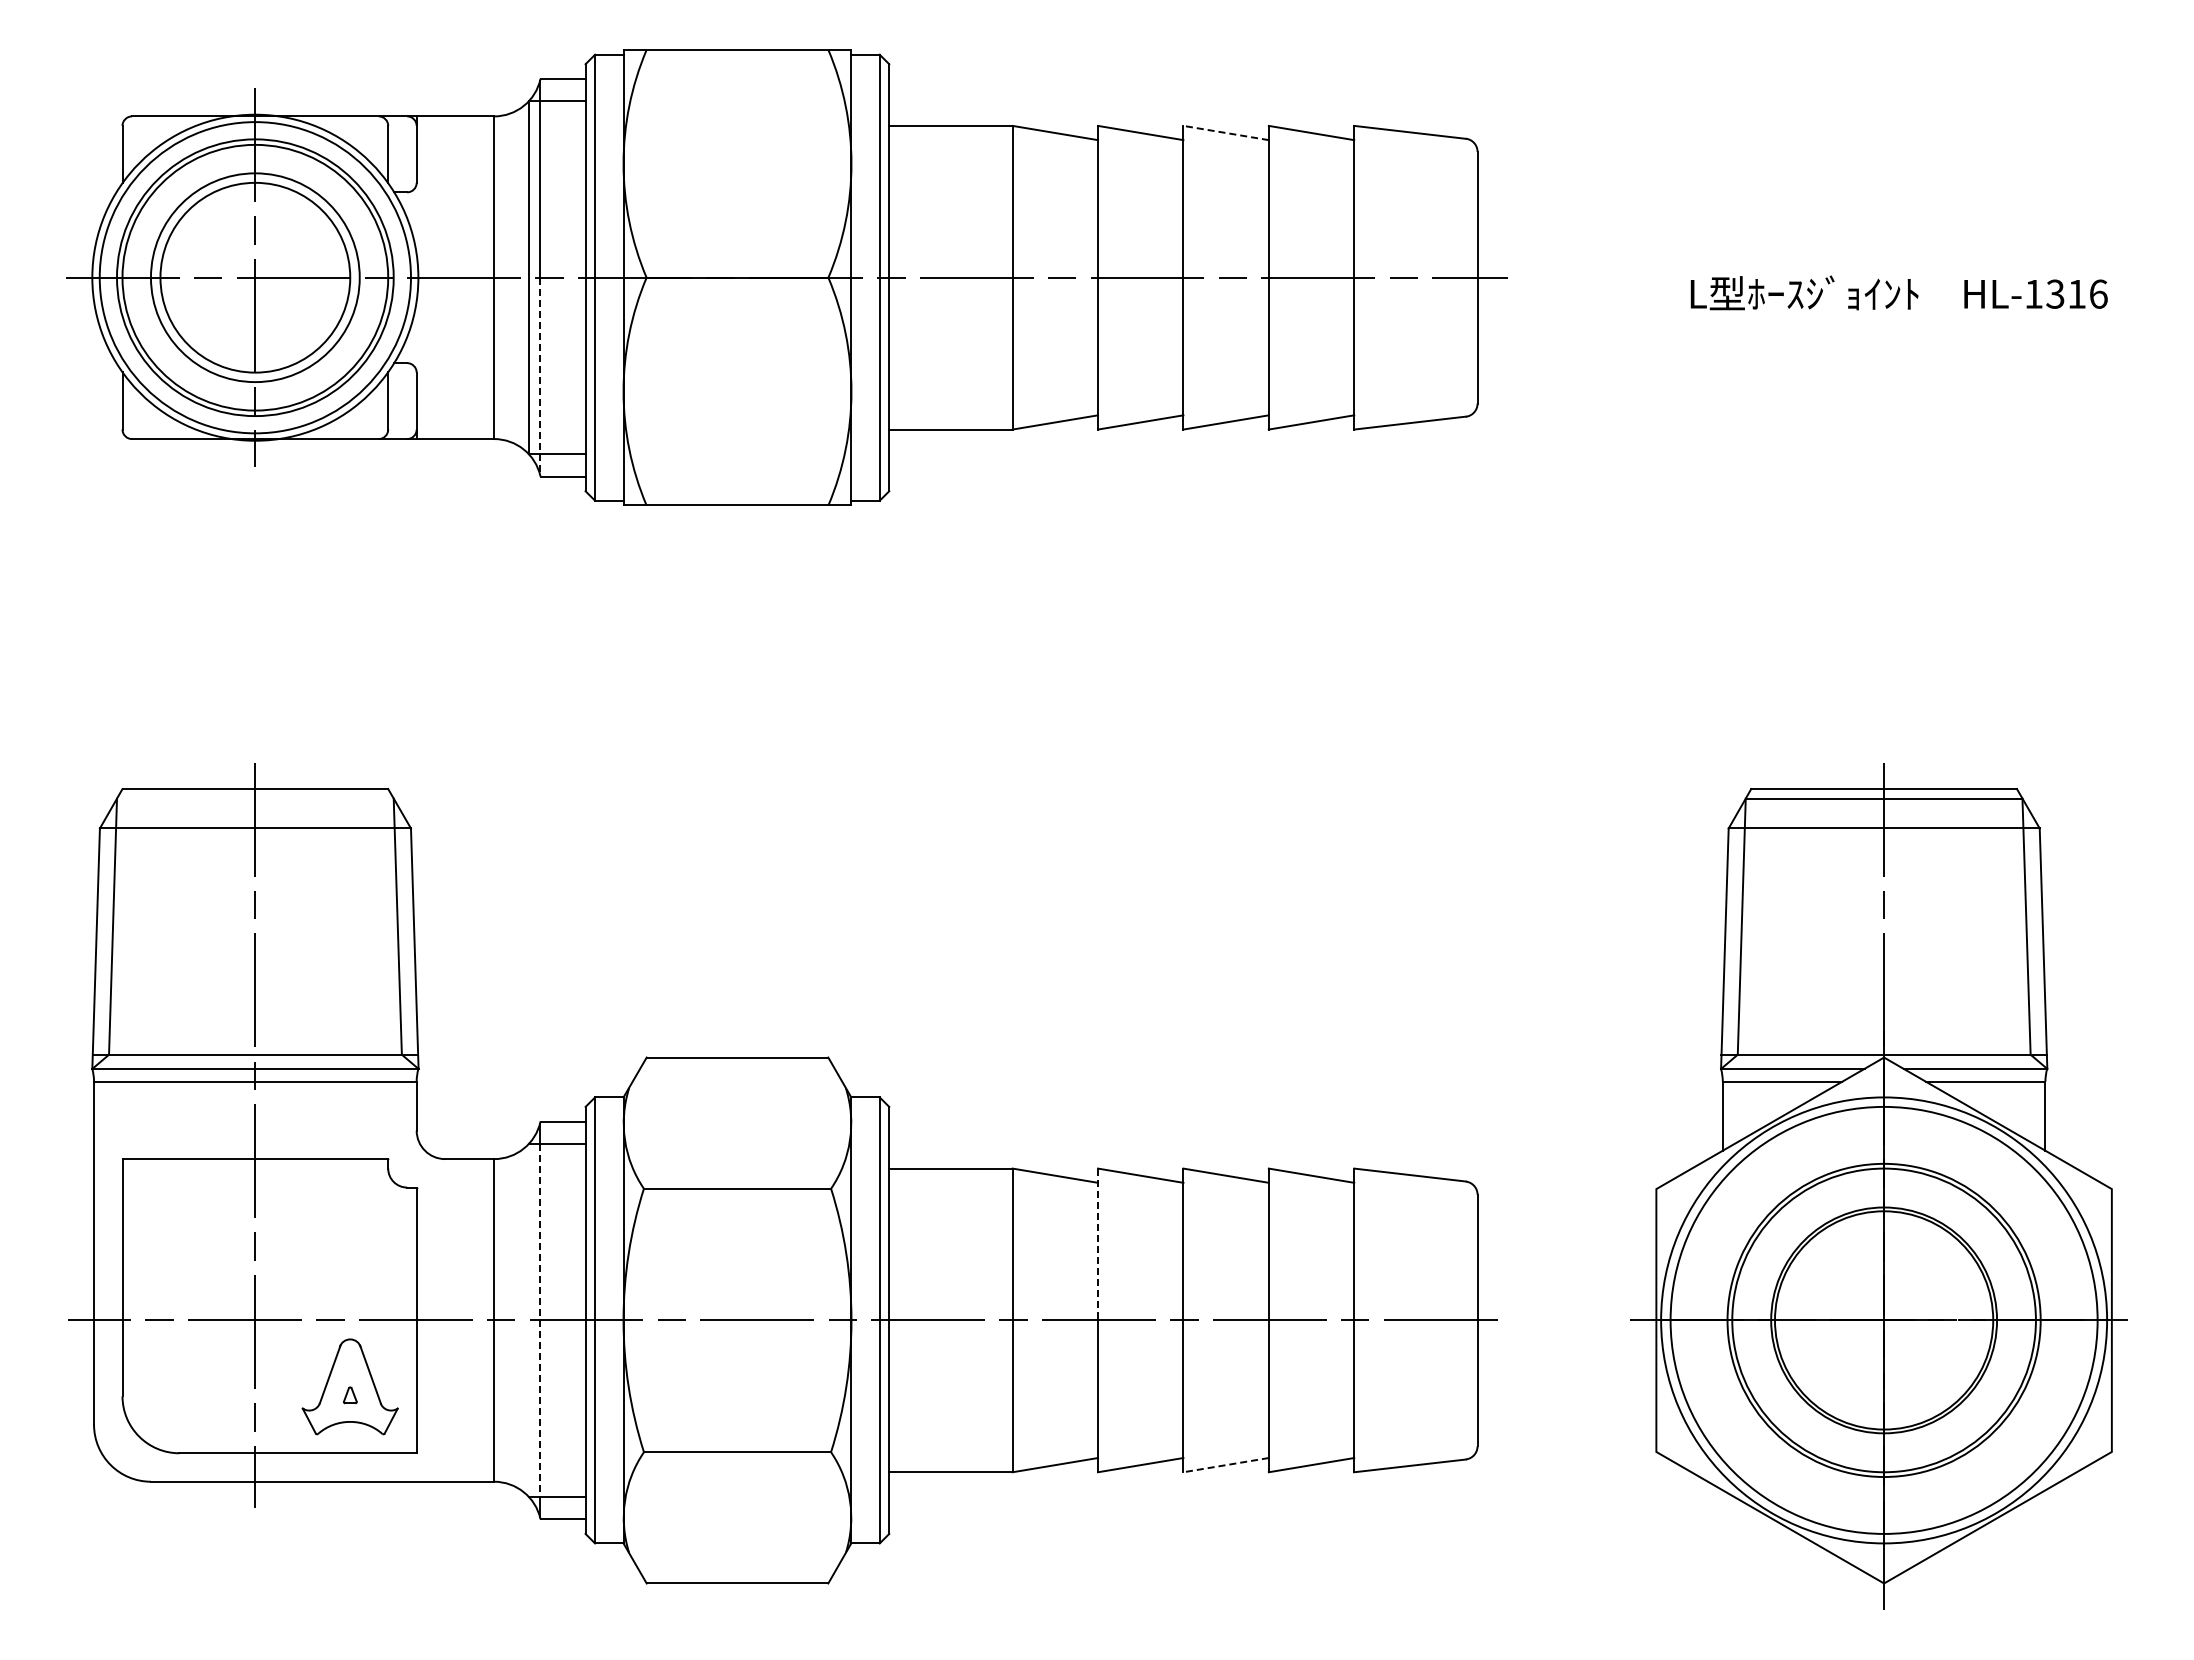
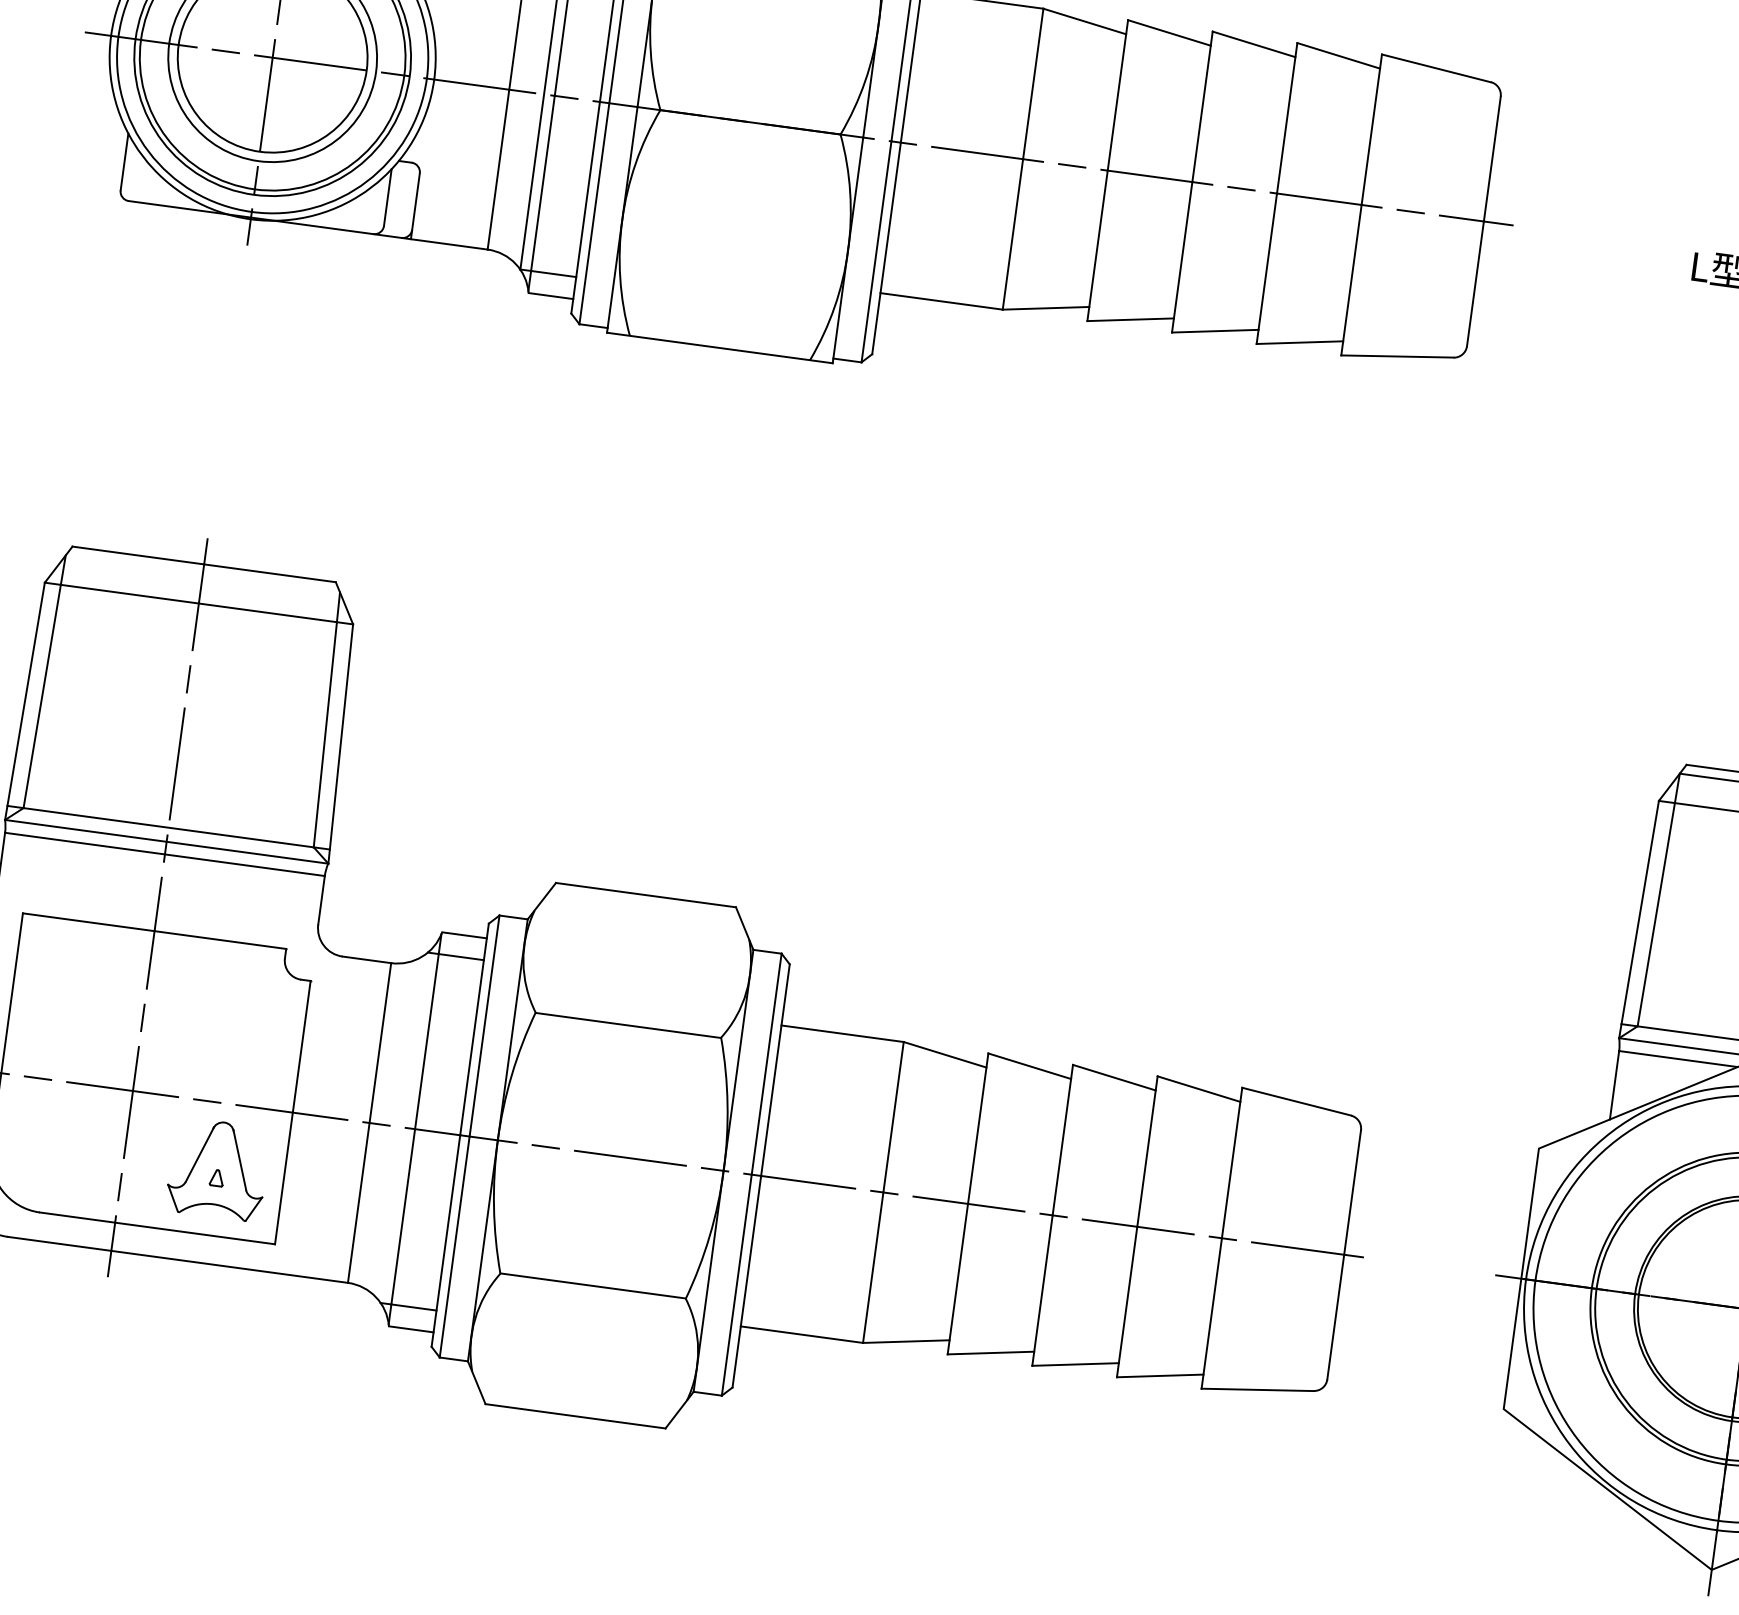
line: (1225, 132) -> (1253, 43), dashed -> solid
line: (540, 376) -> (542, 193), dashed -> solid
line: (1098, 1244) -> (978, 1128), dashed -> solid
line: (540, 1320) -> (415, 1129), dashed -> solid
line: (1225, 1465) -> (1074, 1364), dashed -> solid

